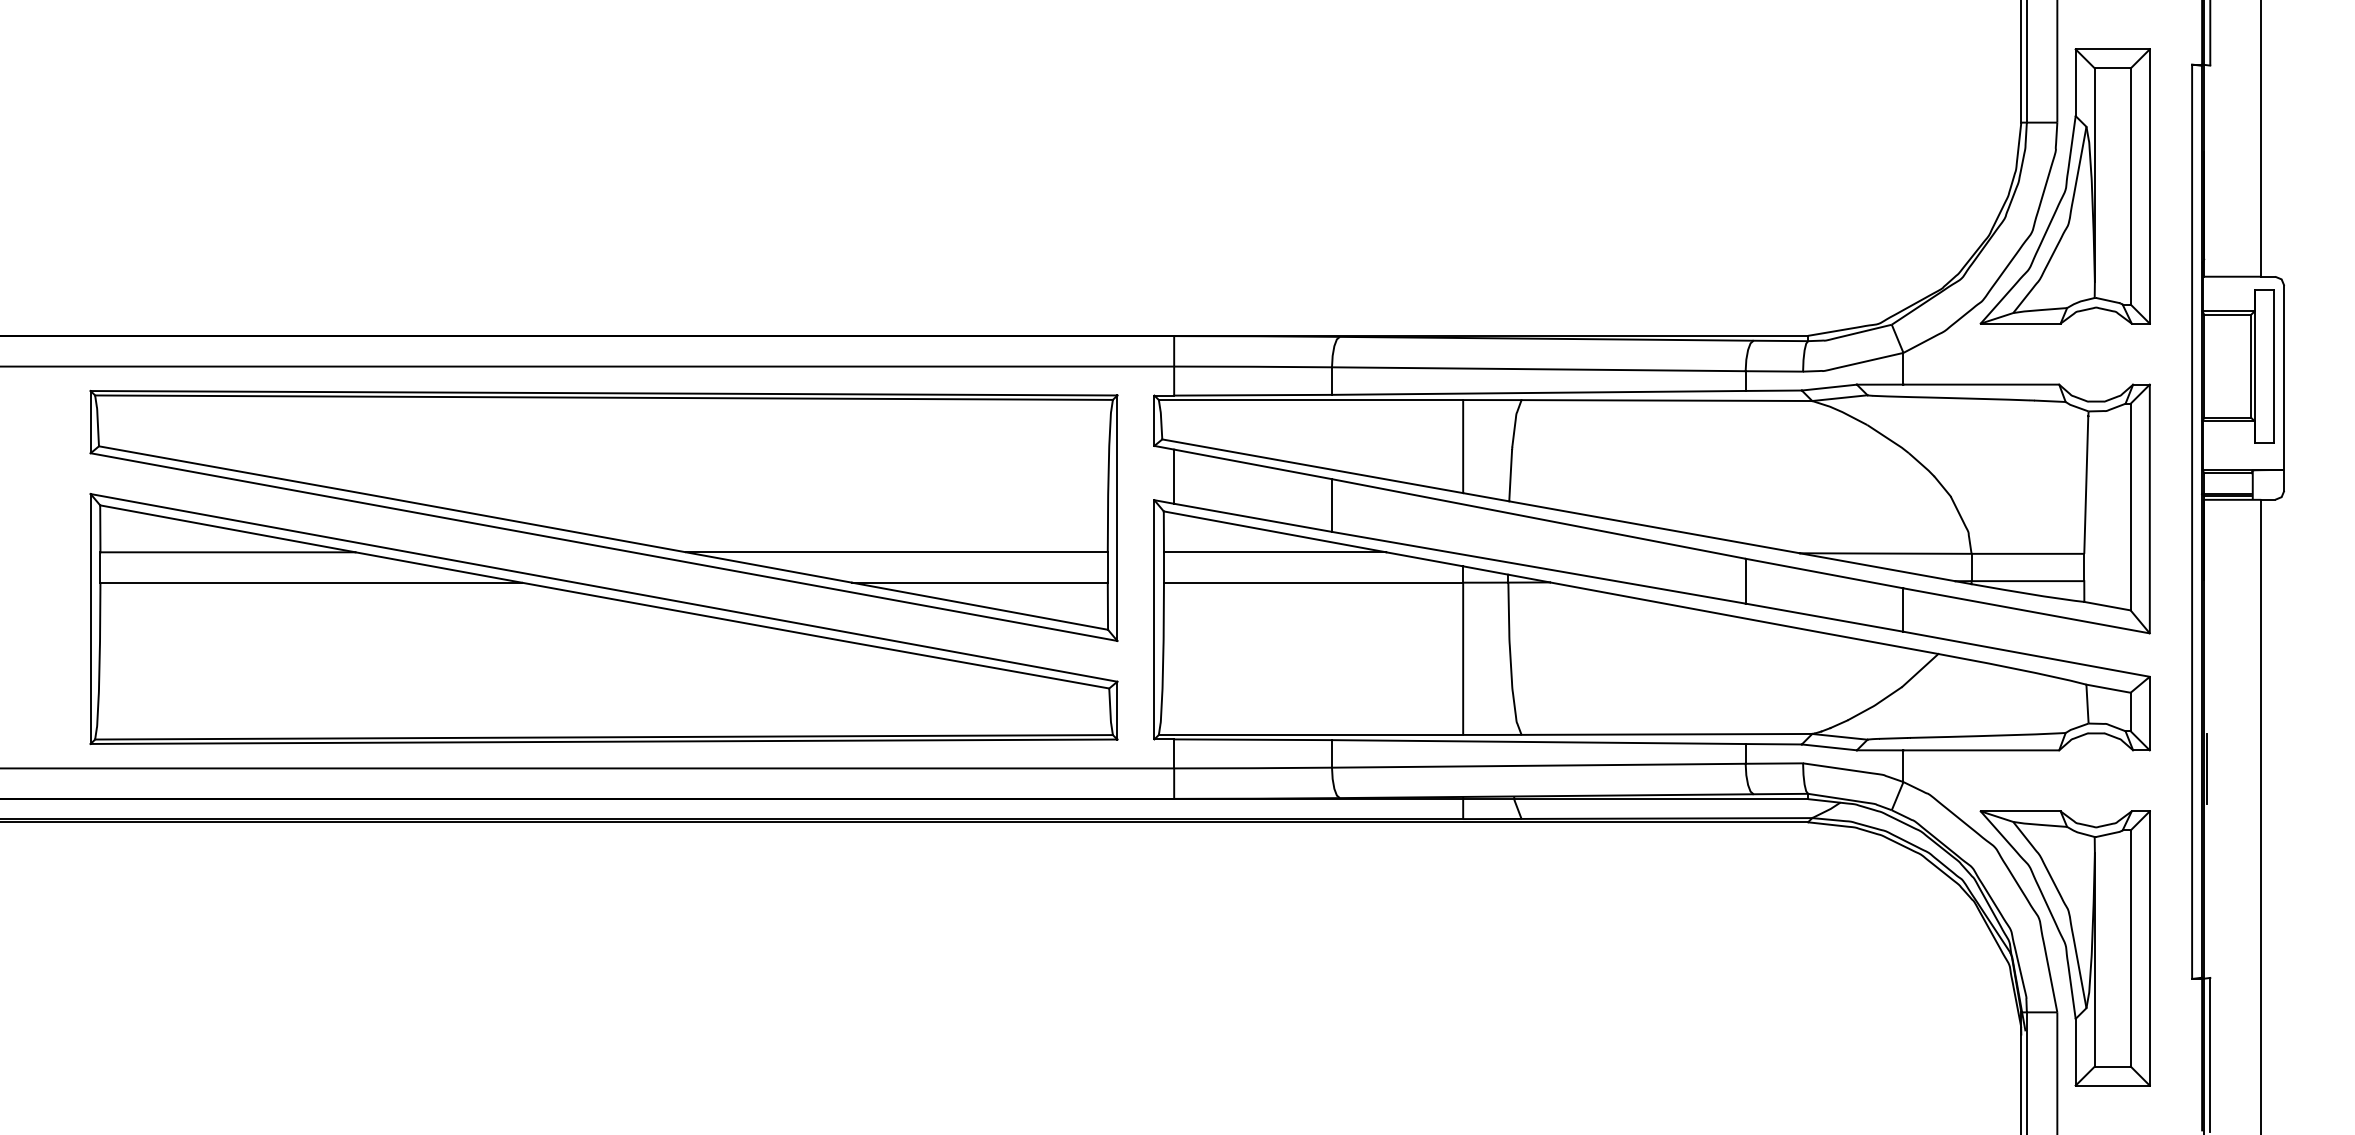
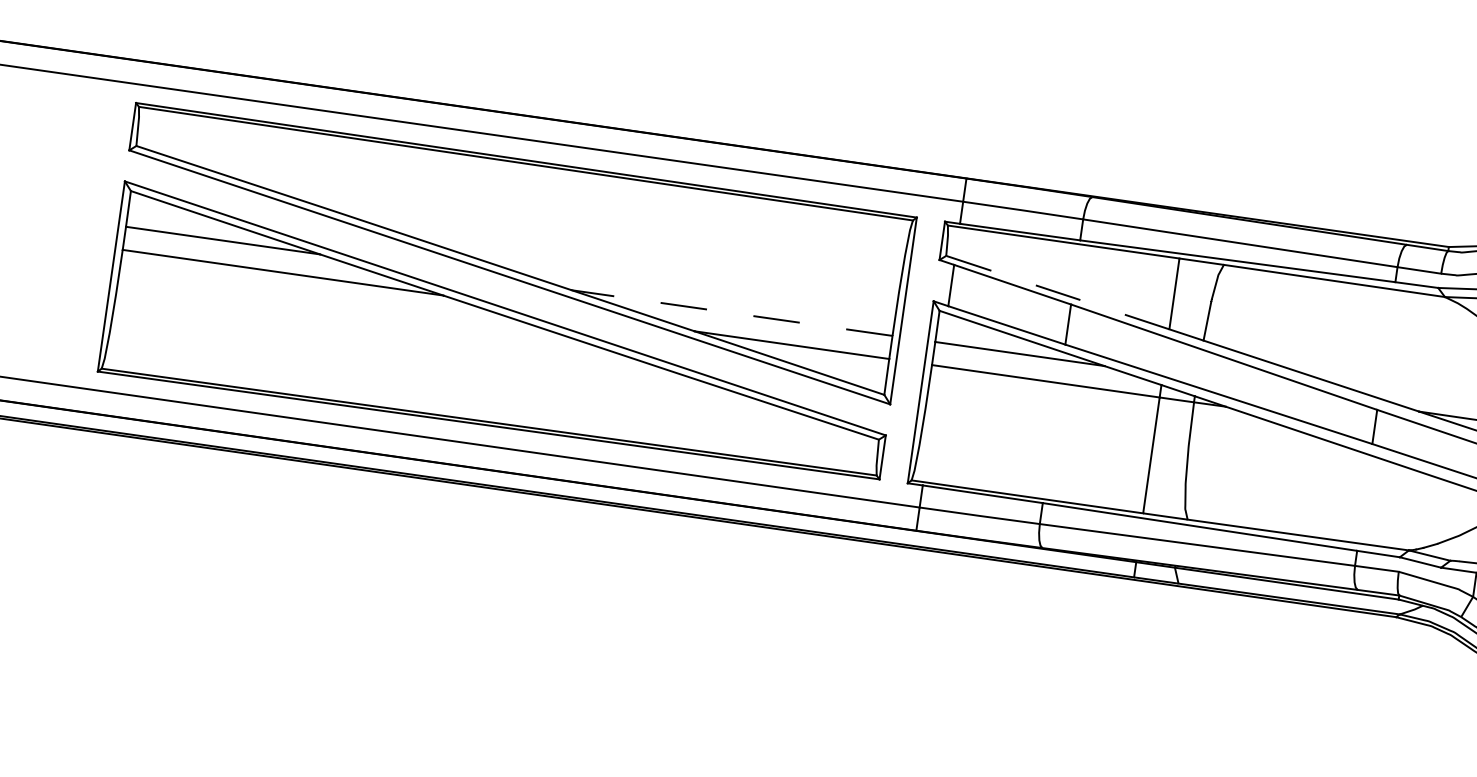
line: (1312, 466) -> (1057, 292), solid -> dashed
line: (897, 552) -> (732, 313), solid -> dashed

